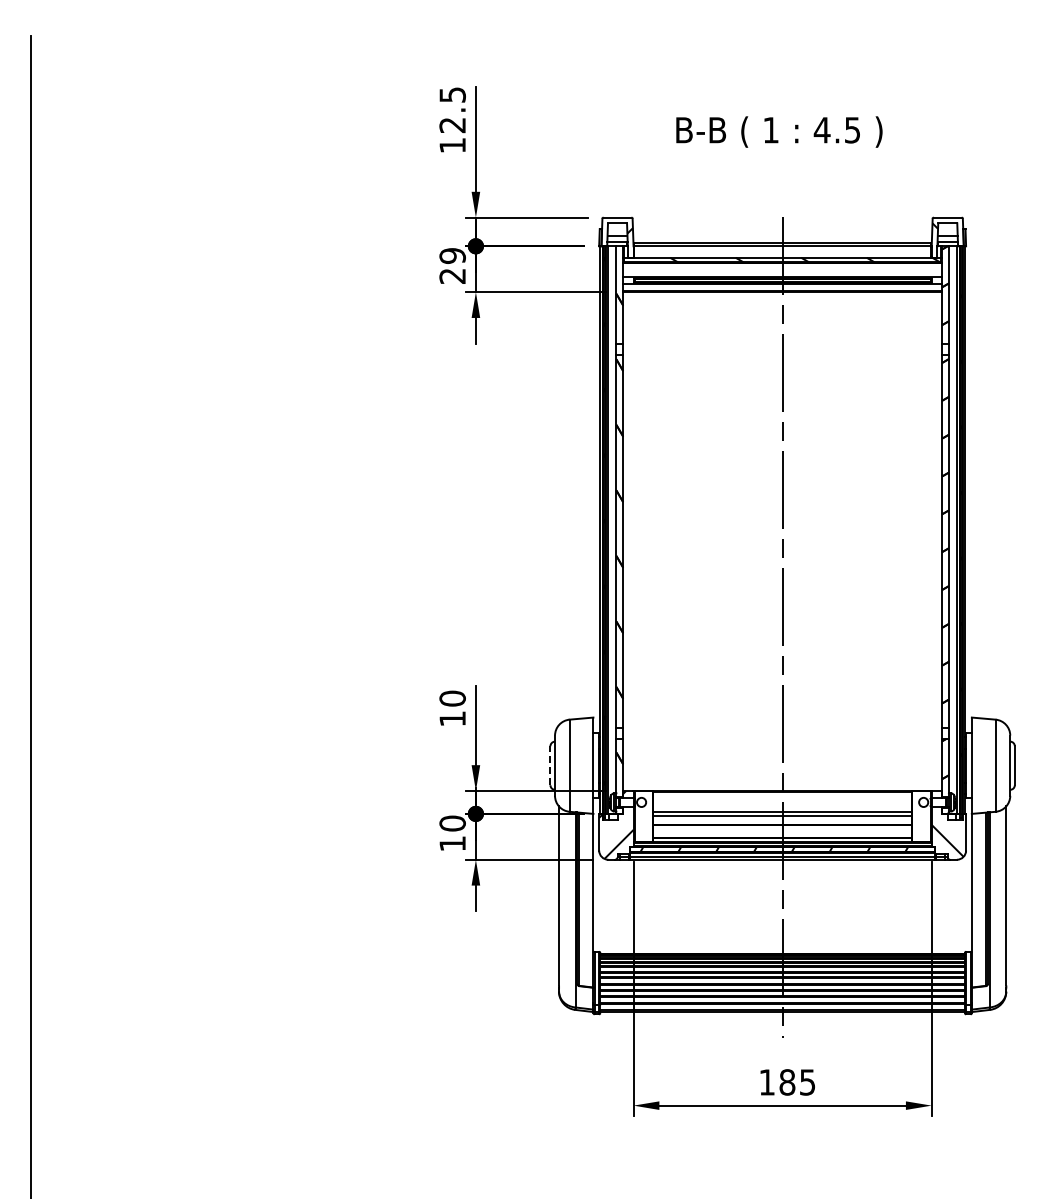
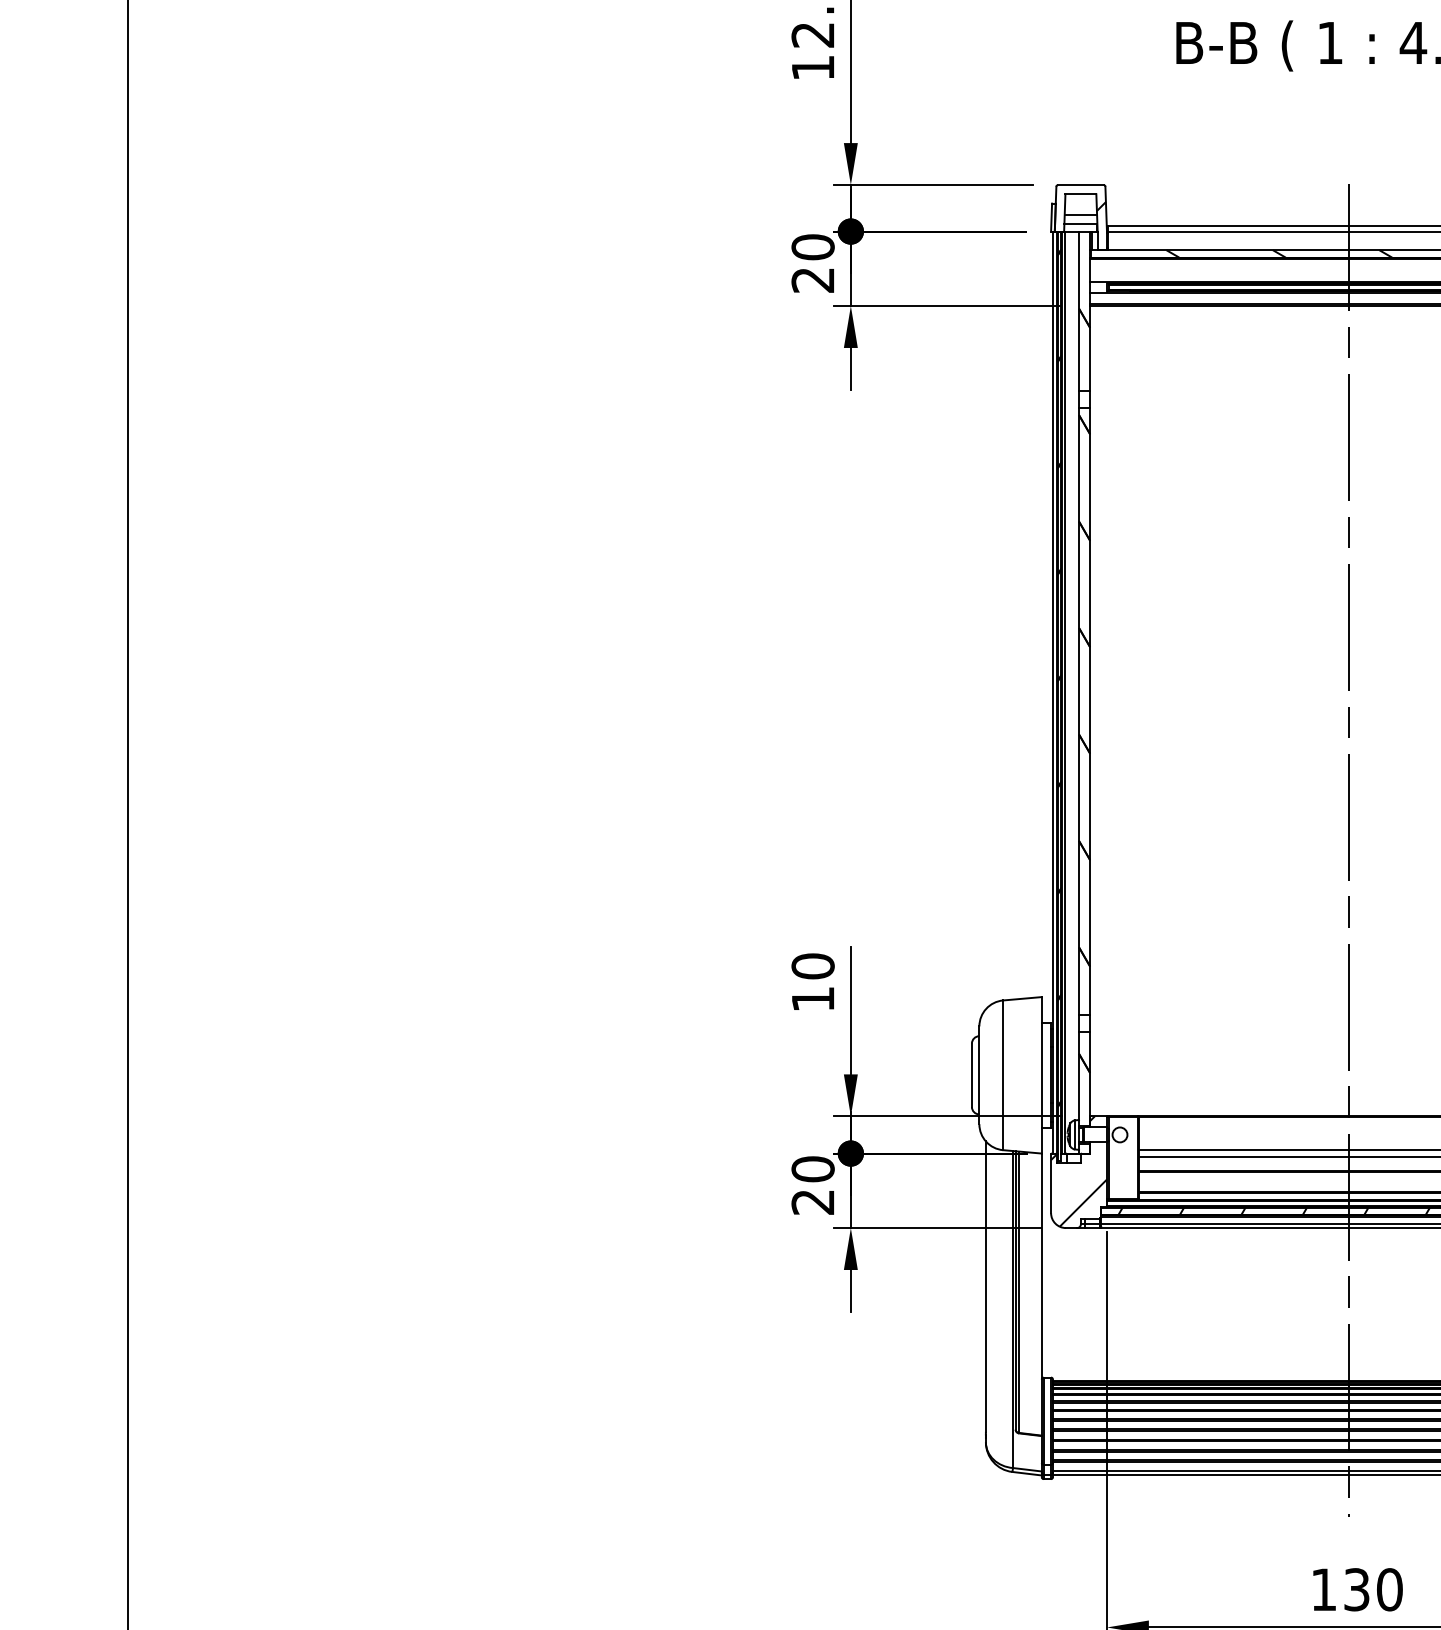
text: (452, 255) -> (812, 246), 29 -> 20
line: (550, 765) -> (972, 1074), dashed -> solid
text: (452, 843) -> (812, 1201), 10 -> 20
text: (797, 1082) -> (1373, 1589), 185 -> 130

